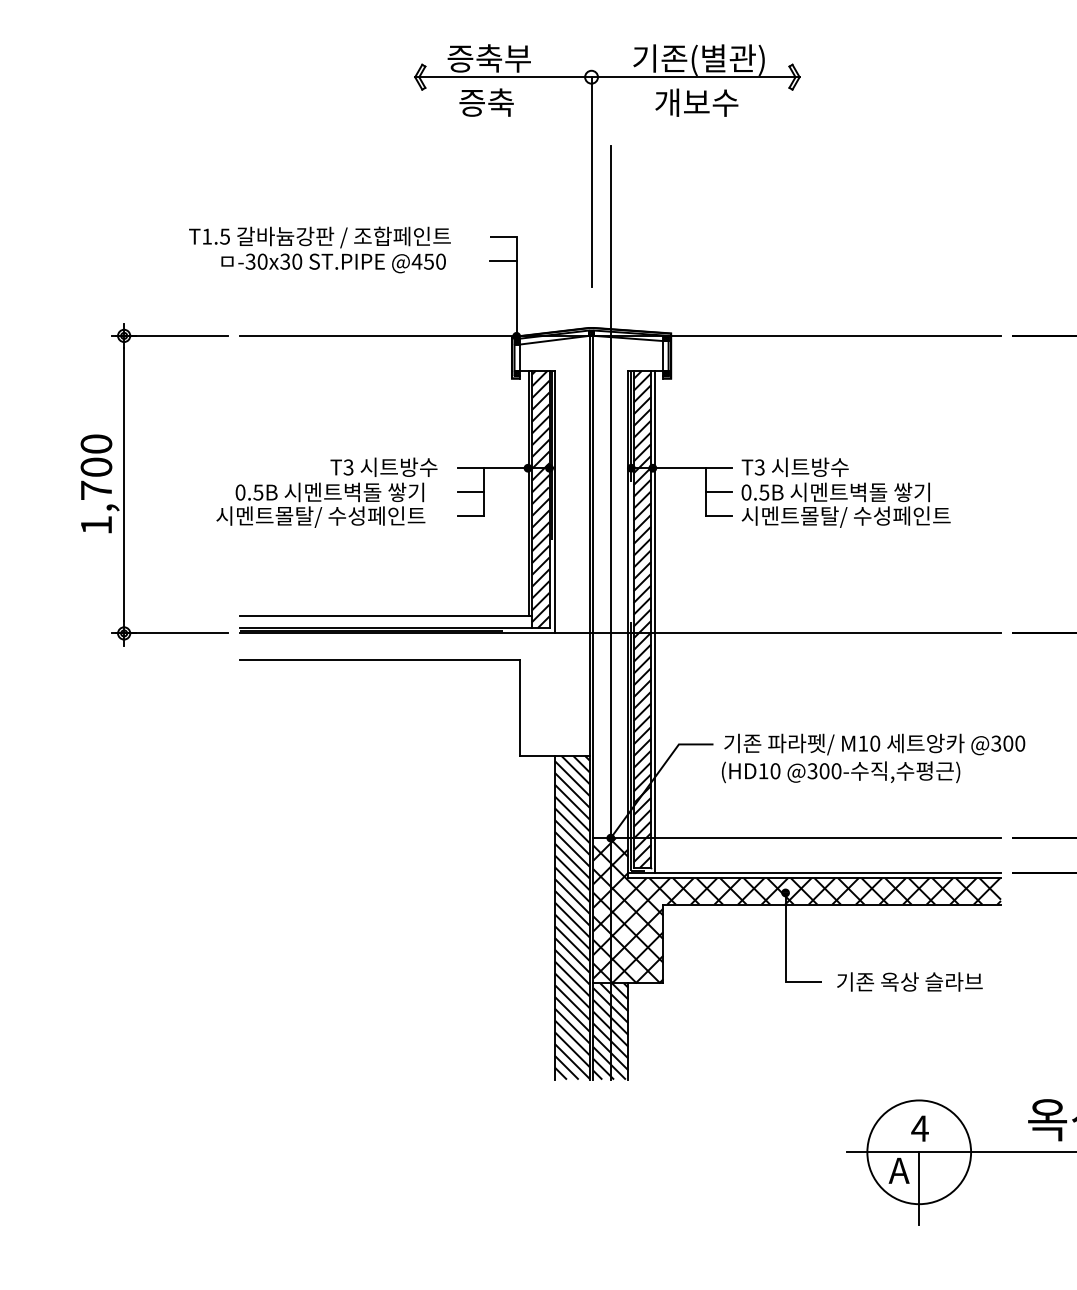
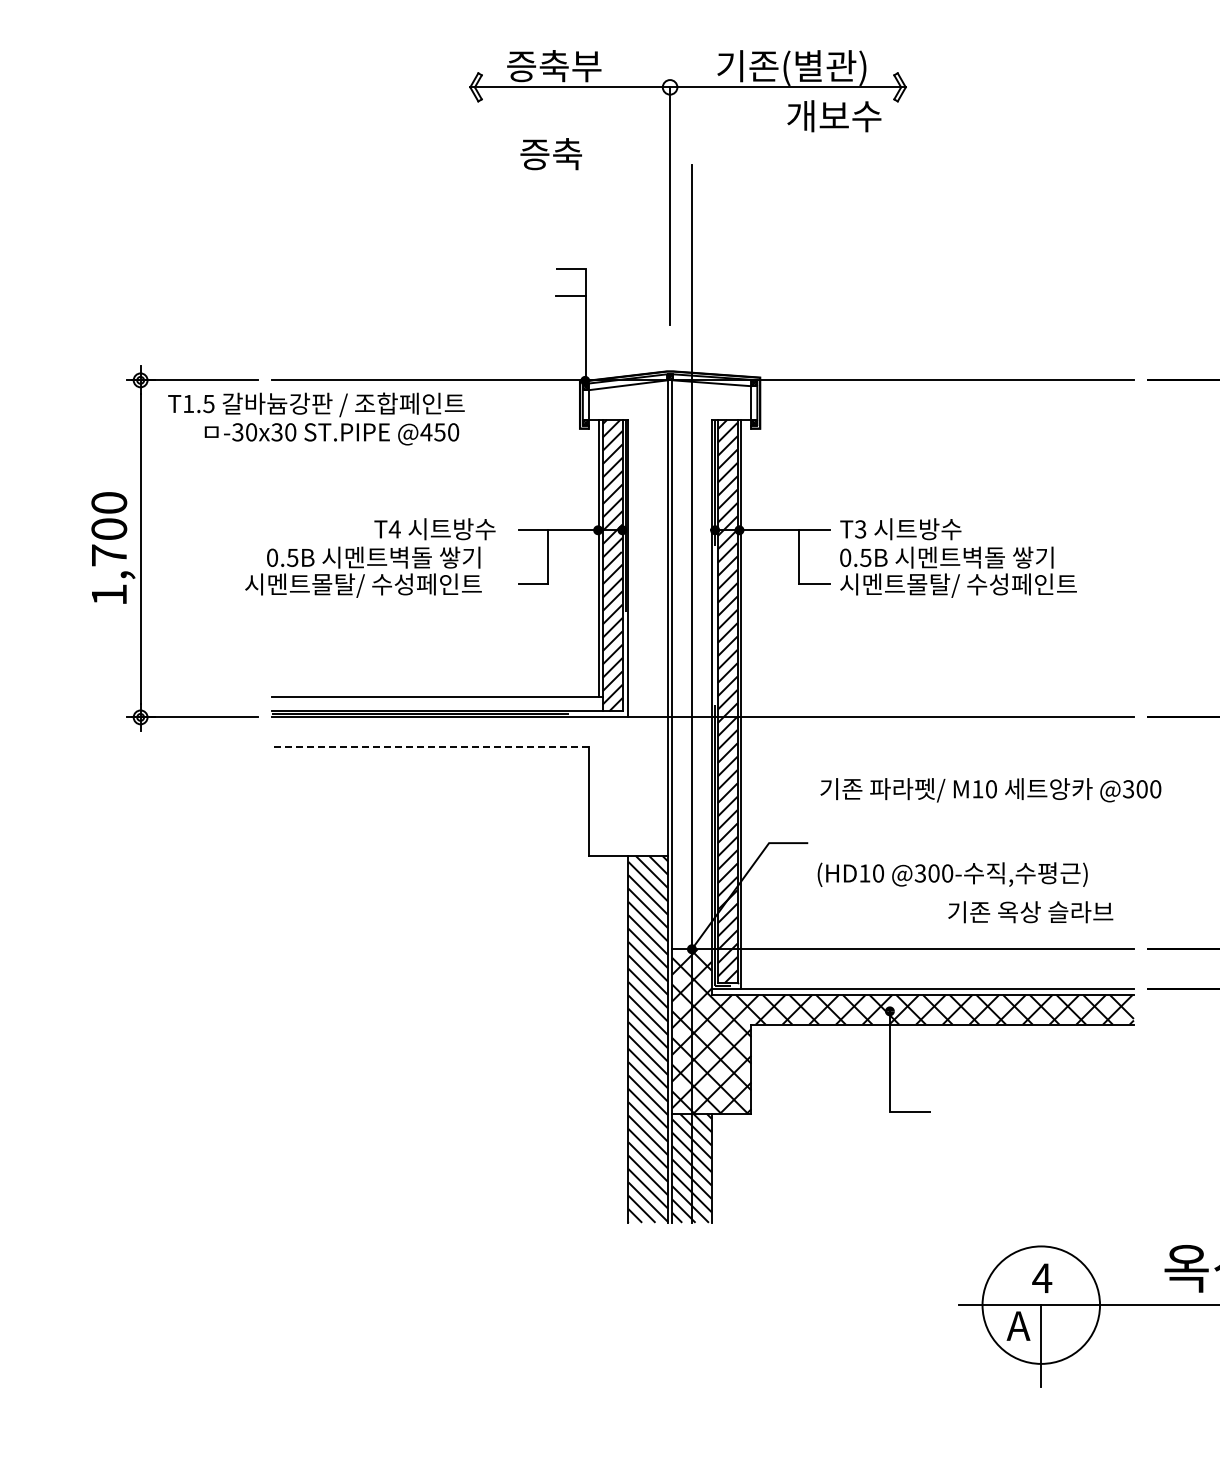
text: (485, 102) -> (550, 154), moved
text: (696, 102) -> (834, 116), moved
text: (320, 249) -> (316, 418), moved
text: (348, 467) -> (394, 529), T3 -> T4
line: (470, 492) -> (533, 557), removed
line: (719, 492) -> (814, 557), removed
line: (379, 660) -> (429, 747), solid -> dashed
text: (874, 744) -> (990, 790), moved
text: (909, 982) -> (1030, 912), moved

